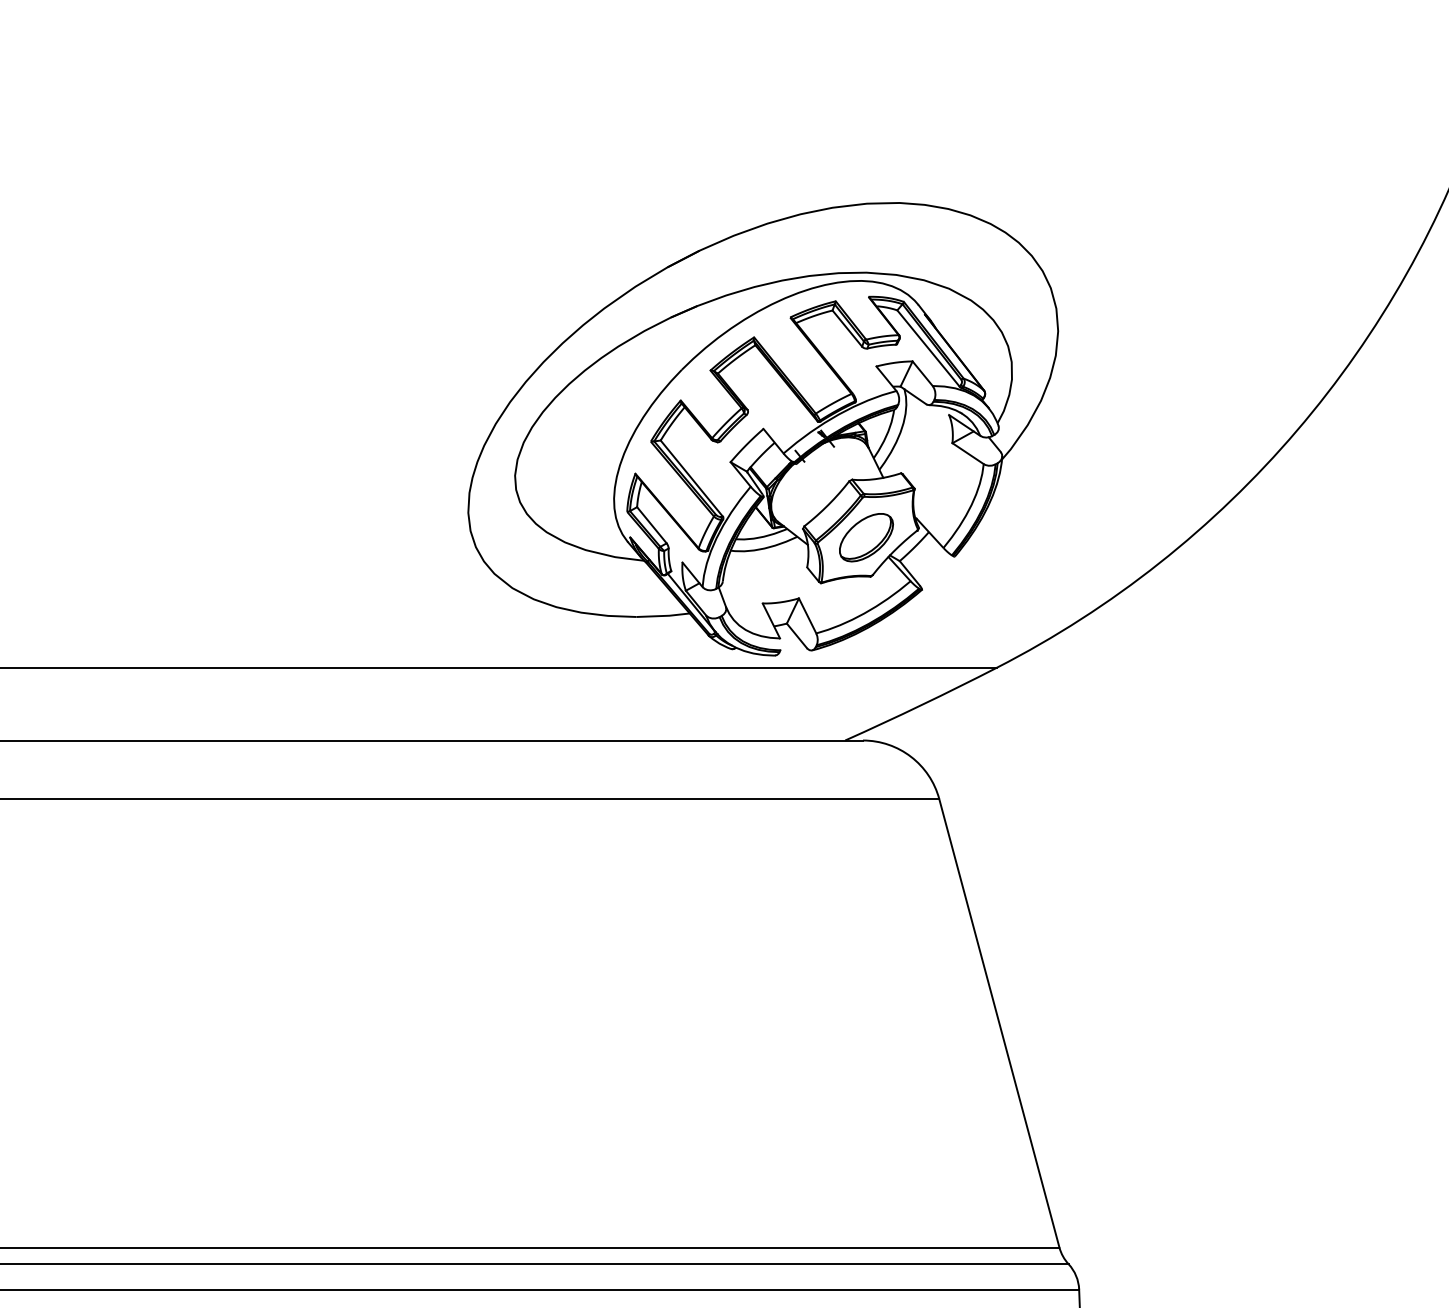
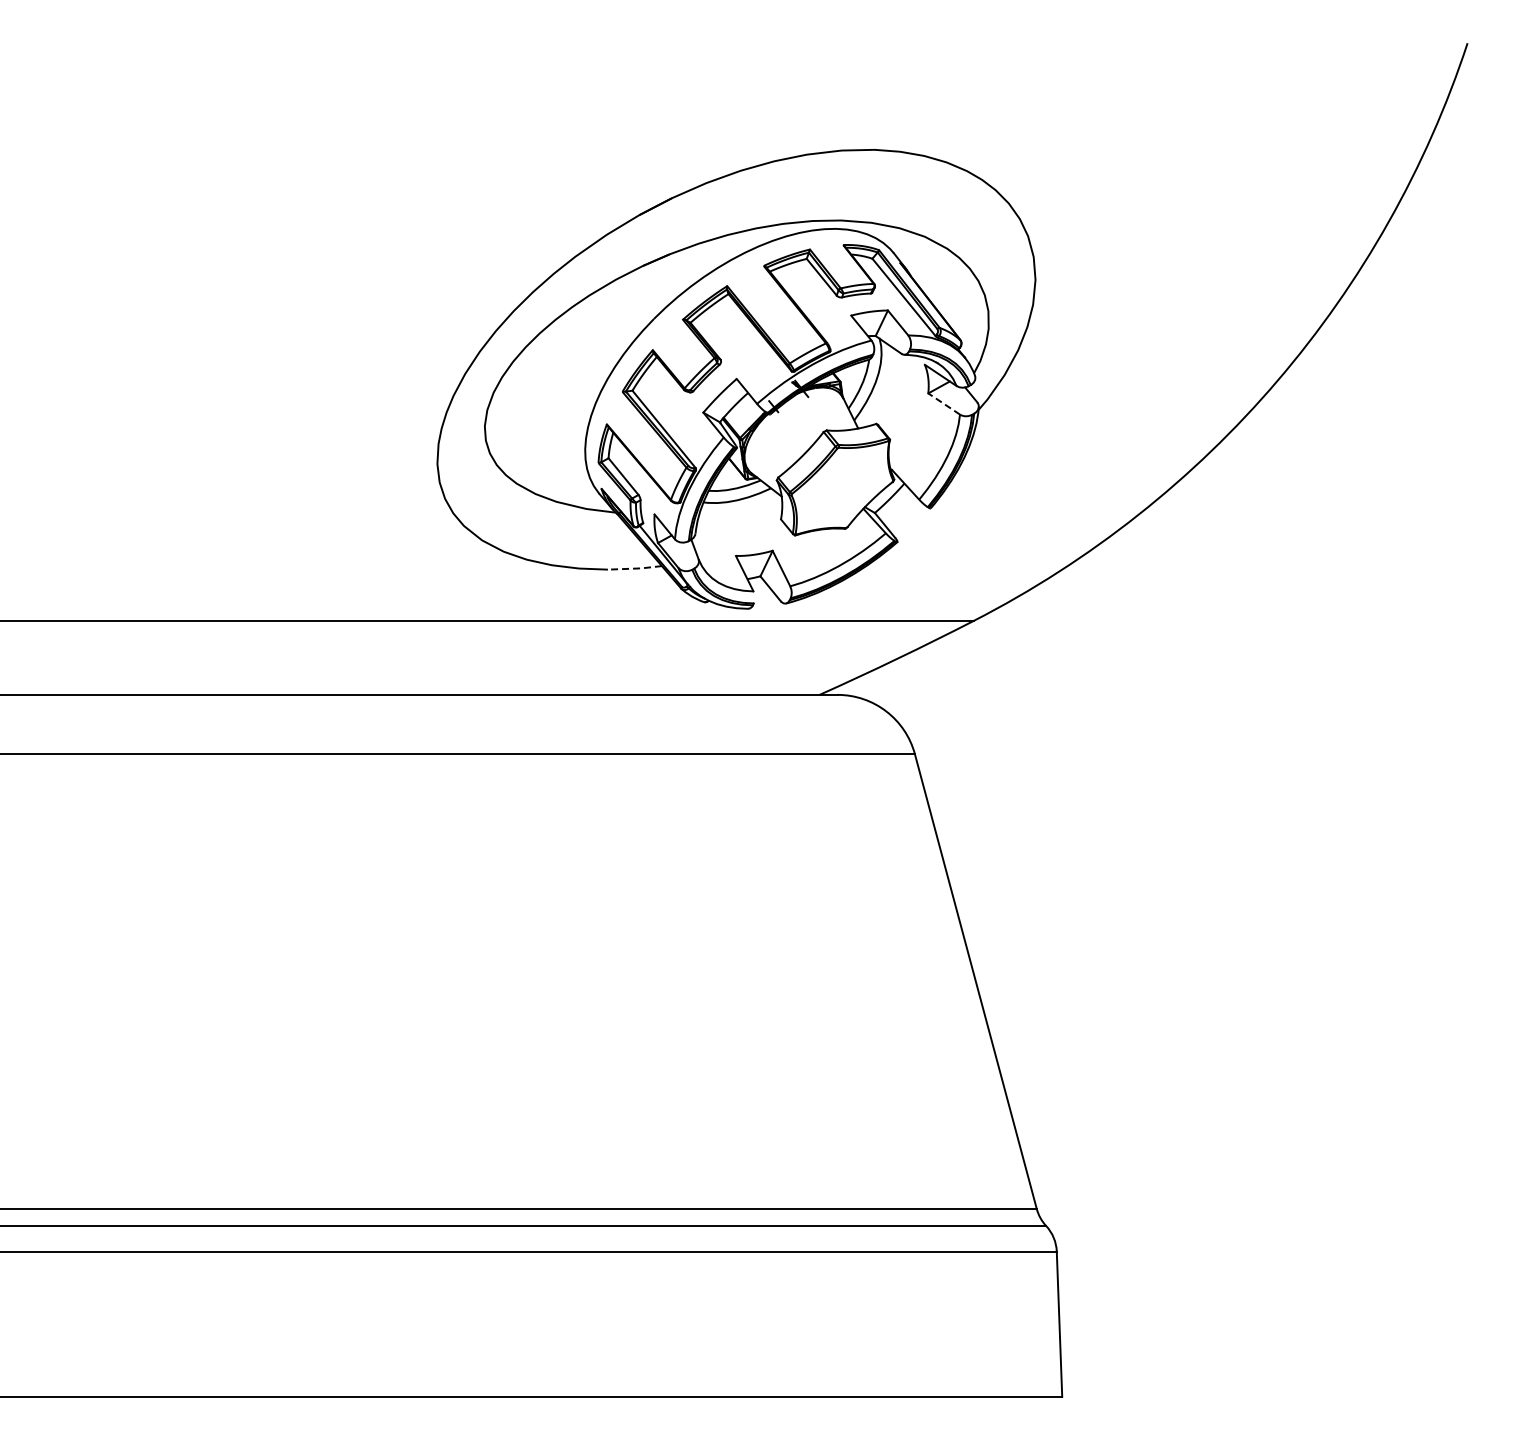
line: (967, 453) -> (943, 403), solid -> dashed
part: (866, 537) -> (841, 489), removed
line: (663, 615) -> (635, 568), solid -> dashed

